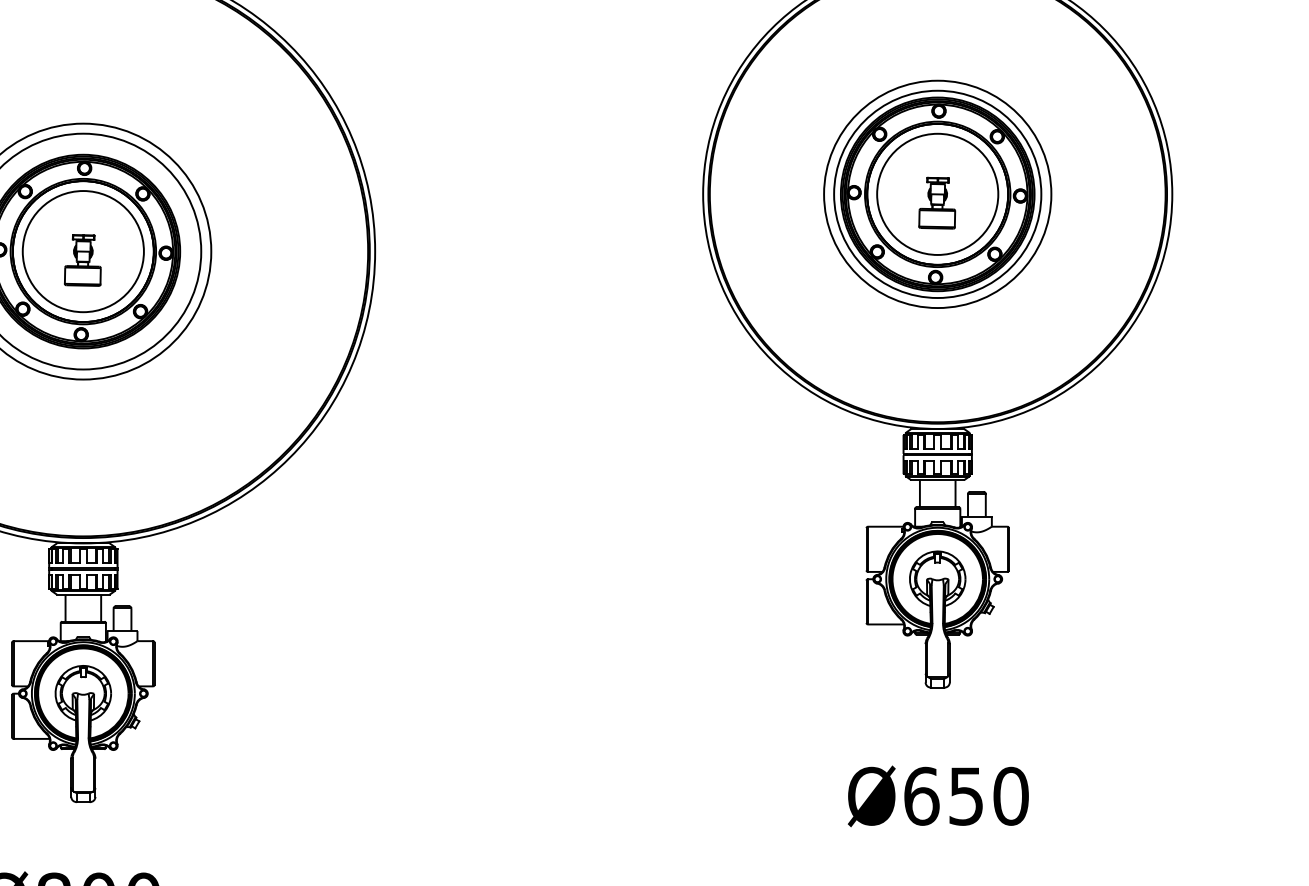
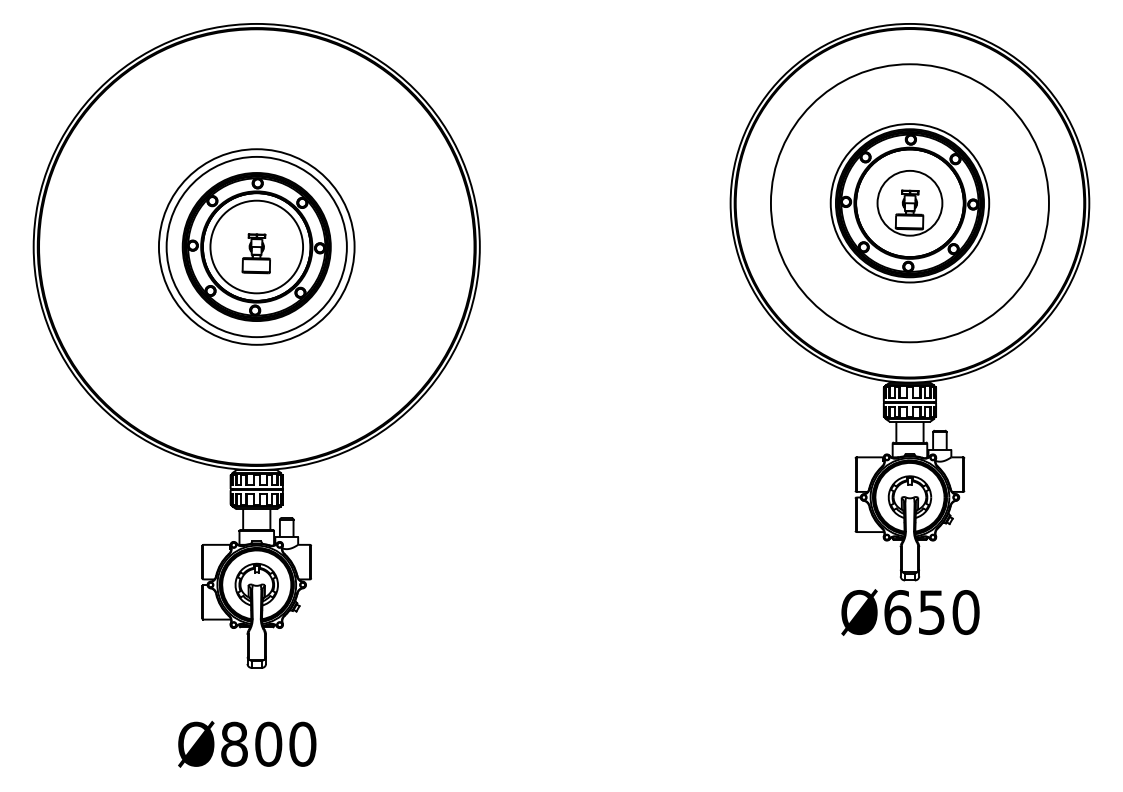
circle: (937, 193) -> (909, 202), size x0.7
circle: (937, 194) -> (909, 203), size x1.6
text: (938, 796) -> (910, 612), moved

